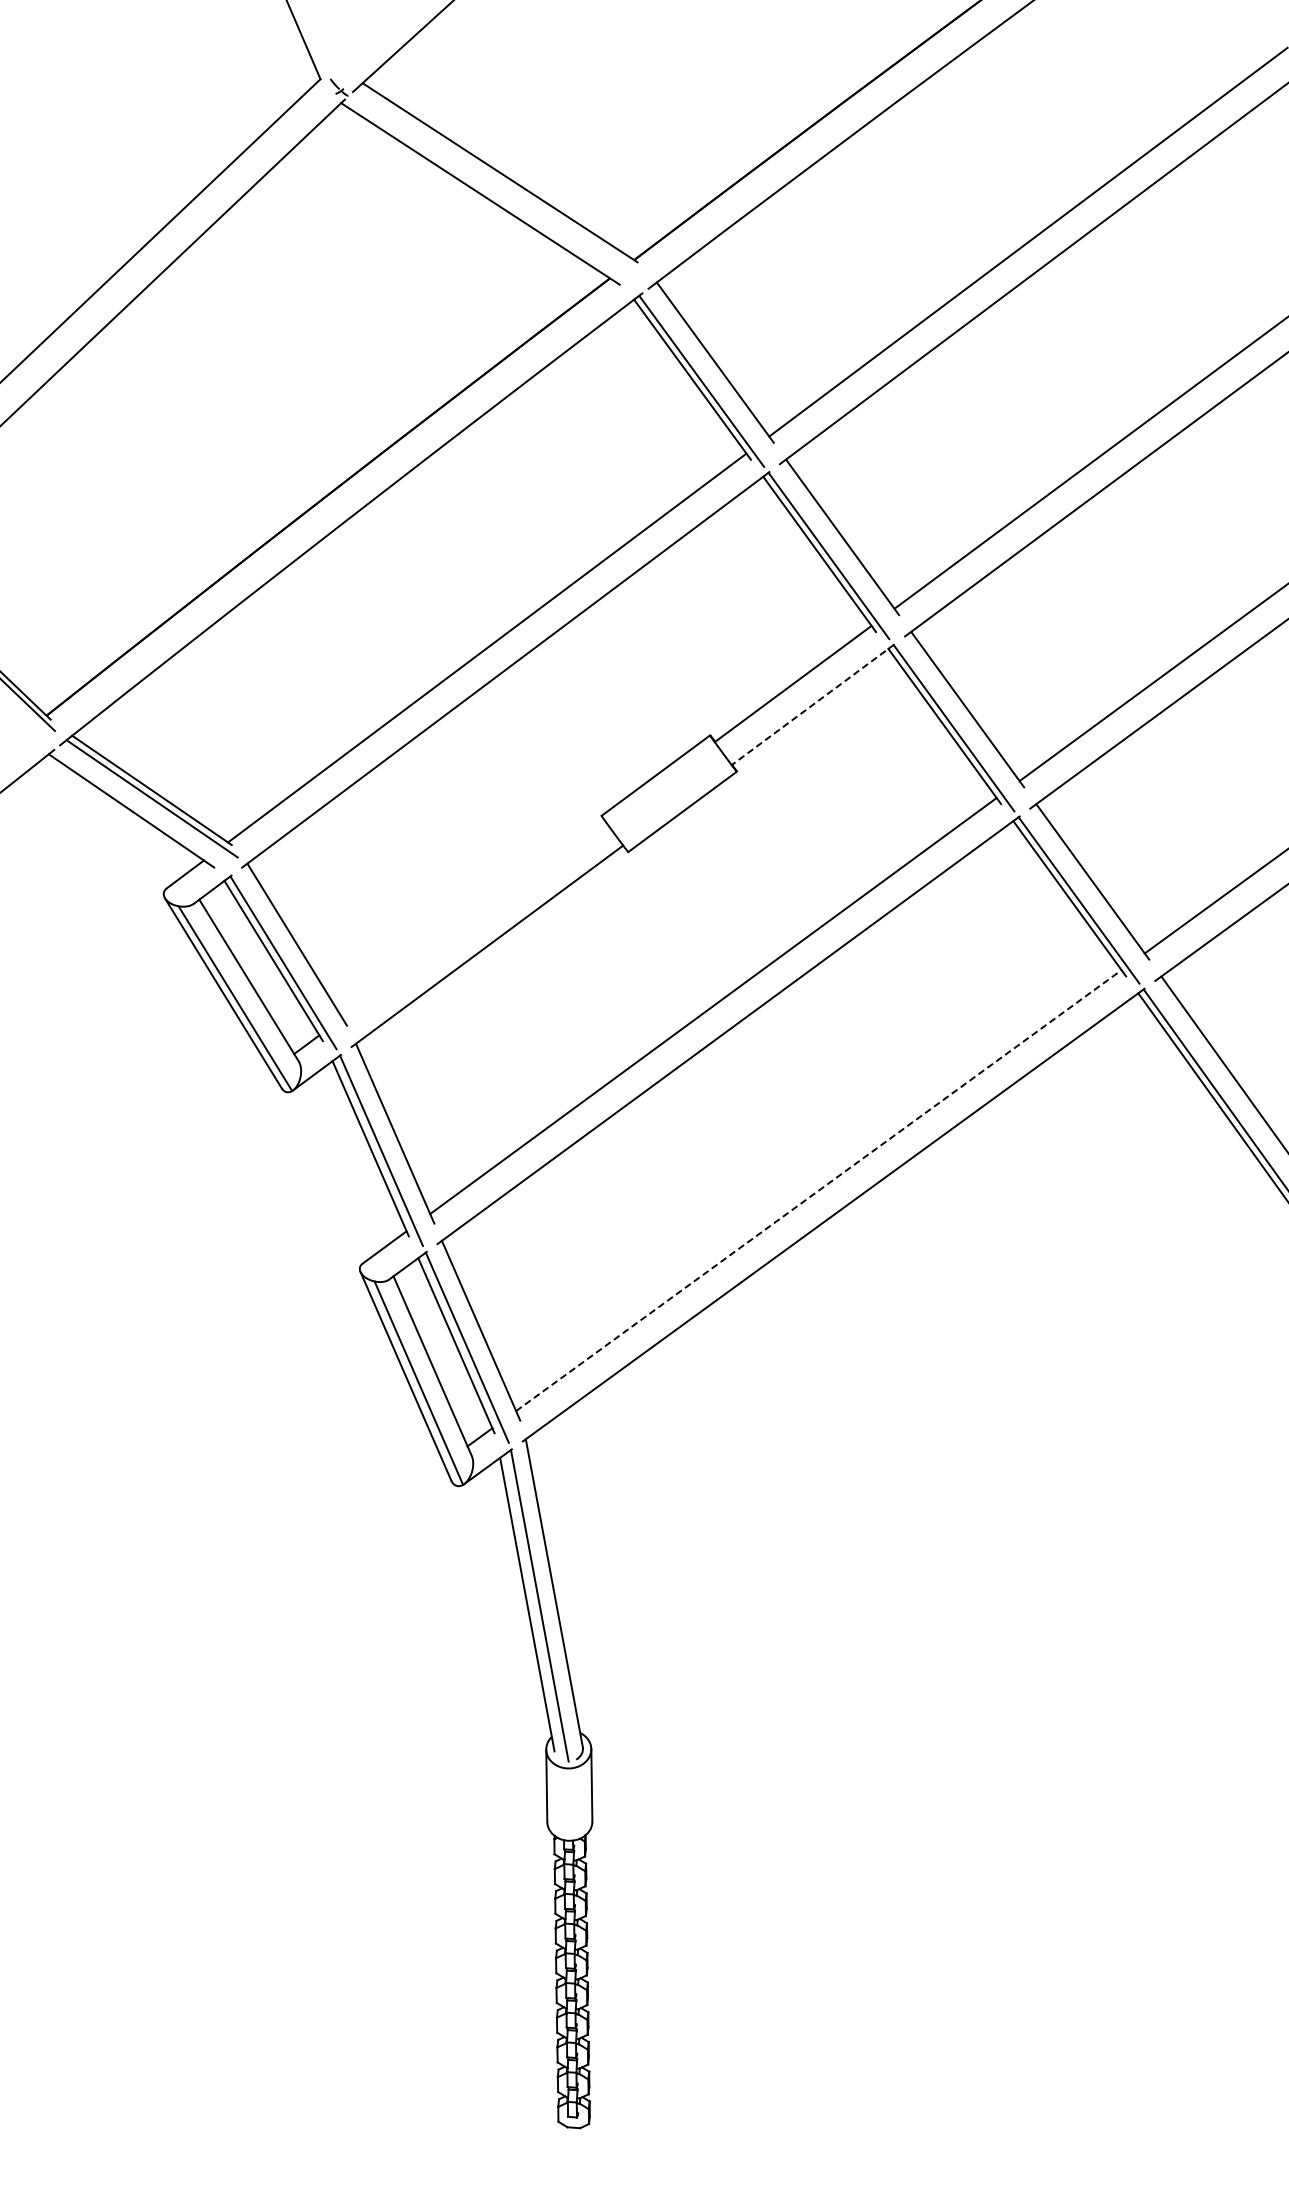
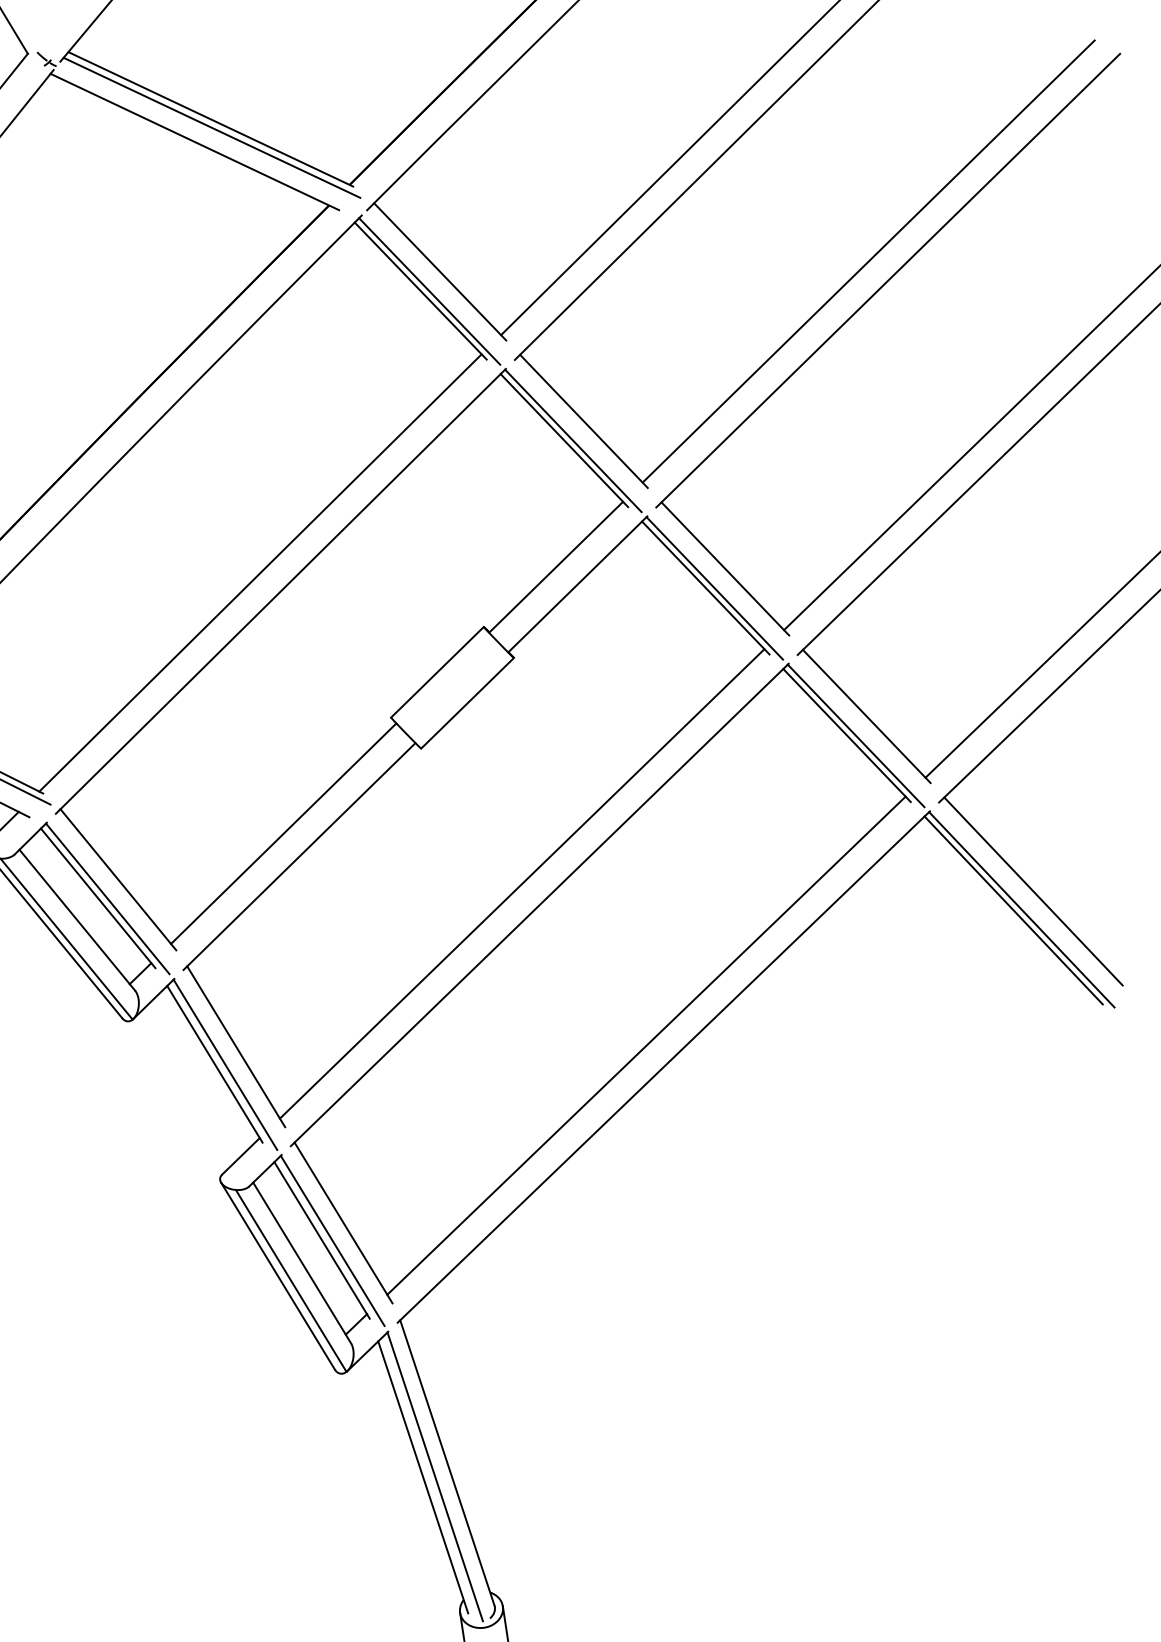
line: (500, 181) -> (212, 127), added
line: (812, 704) -> (577, 584), dashed -> solid
line: (474, 920) -> (283, 833), added
line: (818, 1190) -> (646, 1045), dashed -> solid

